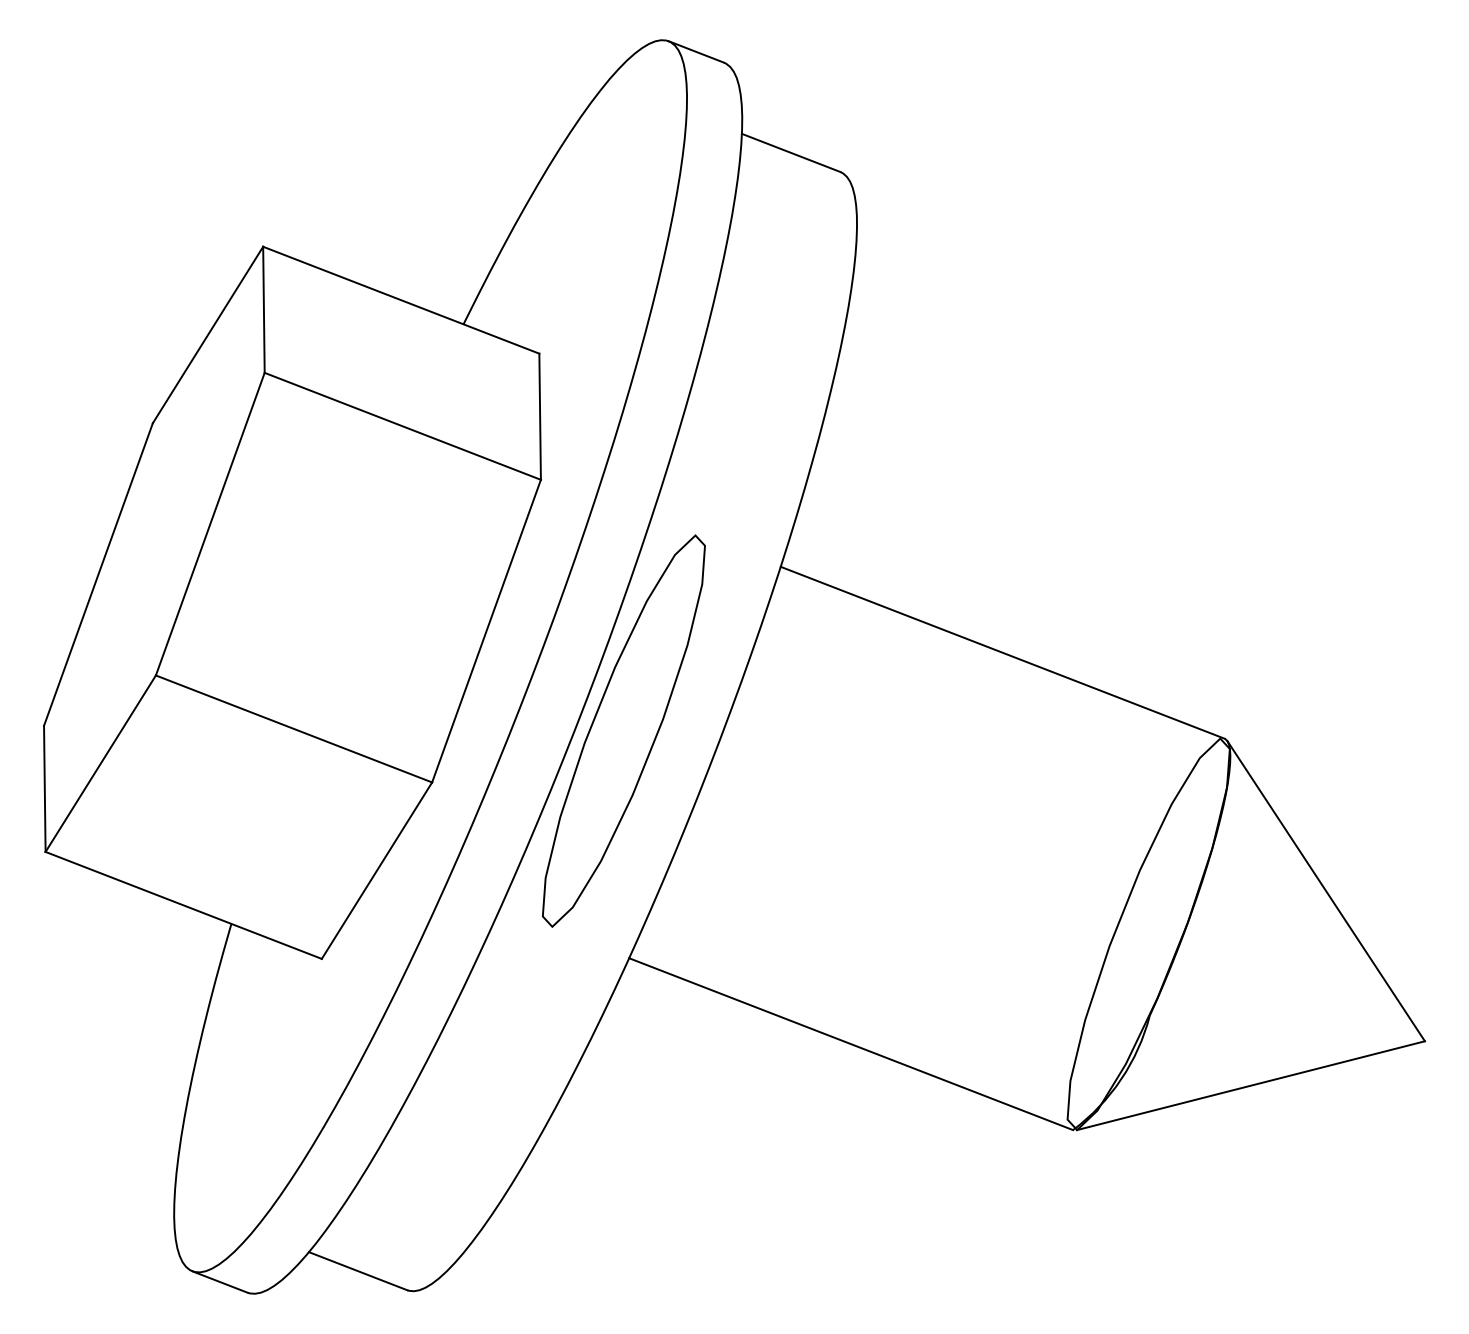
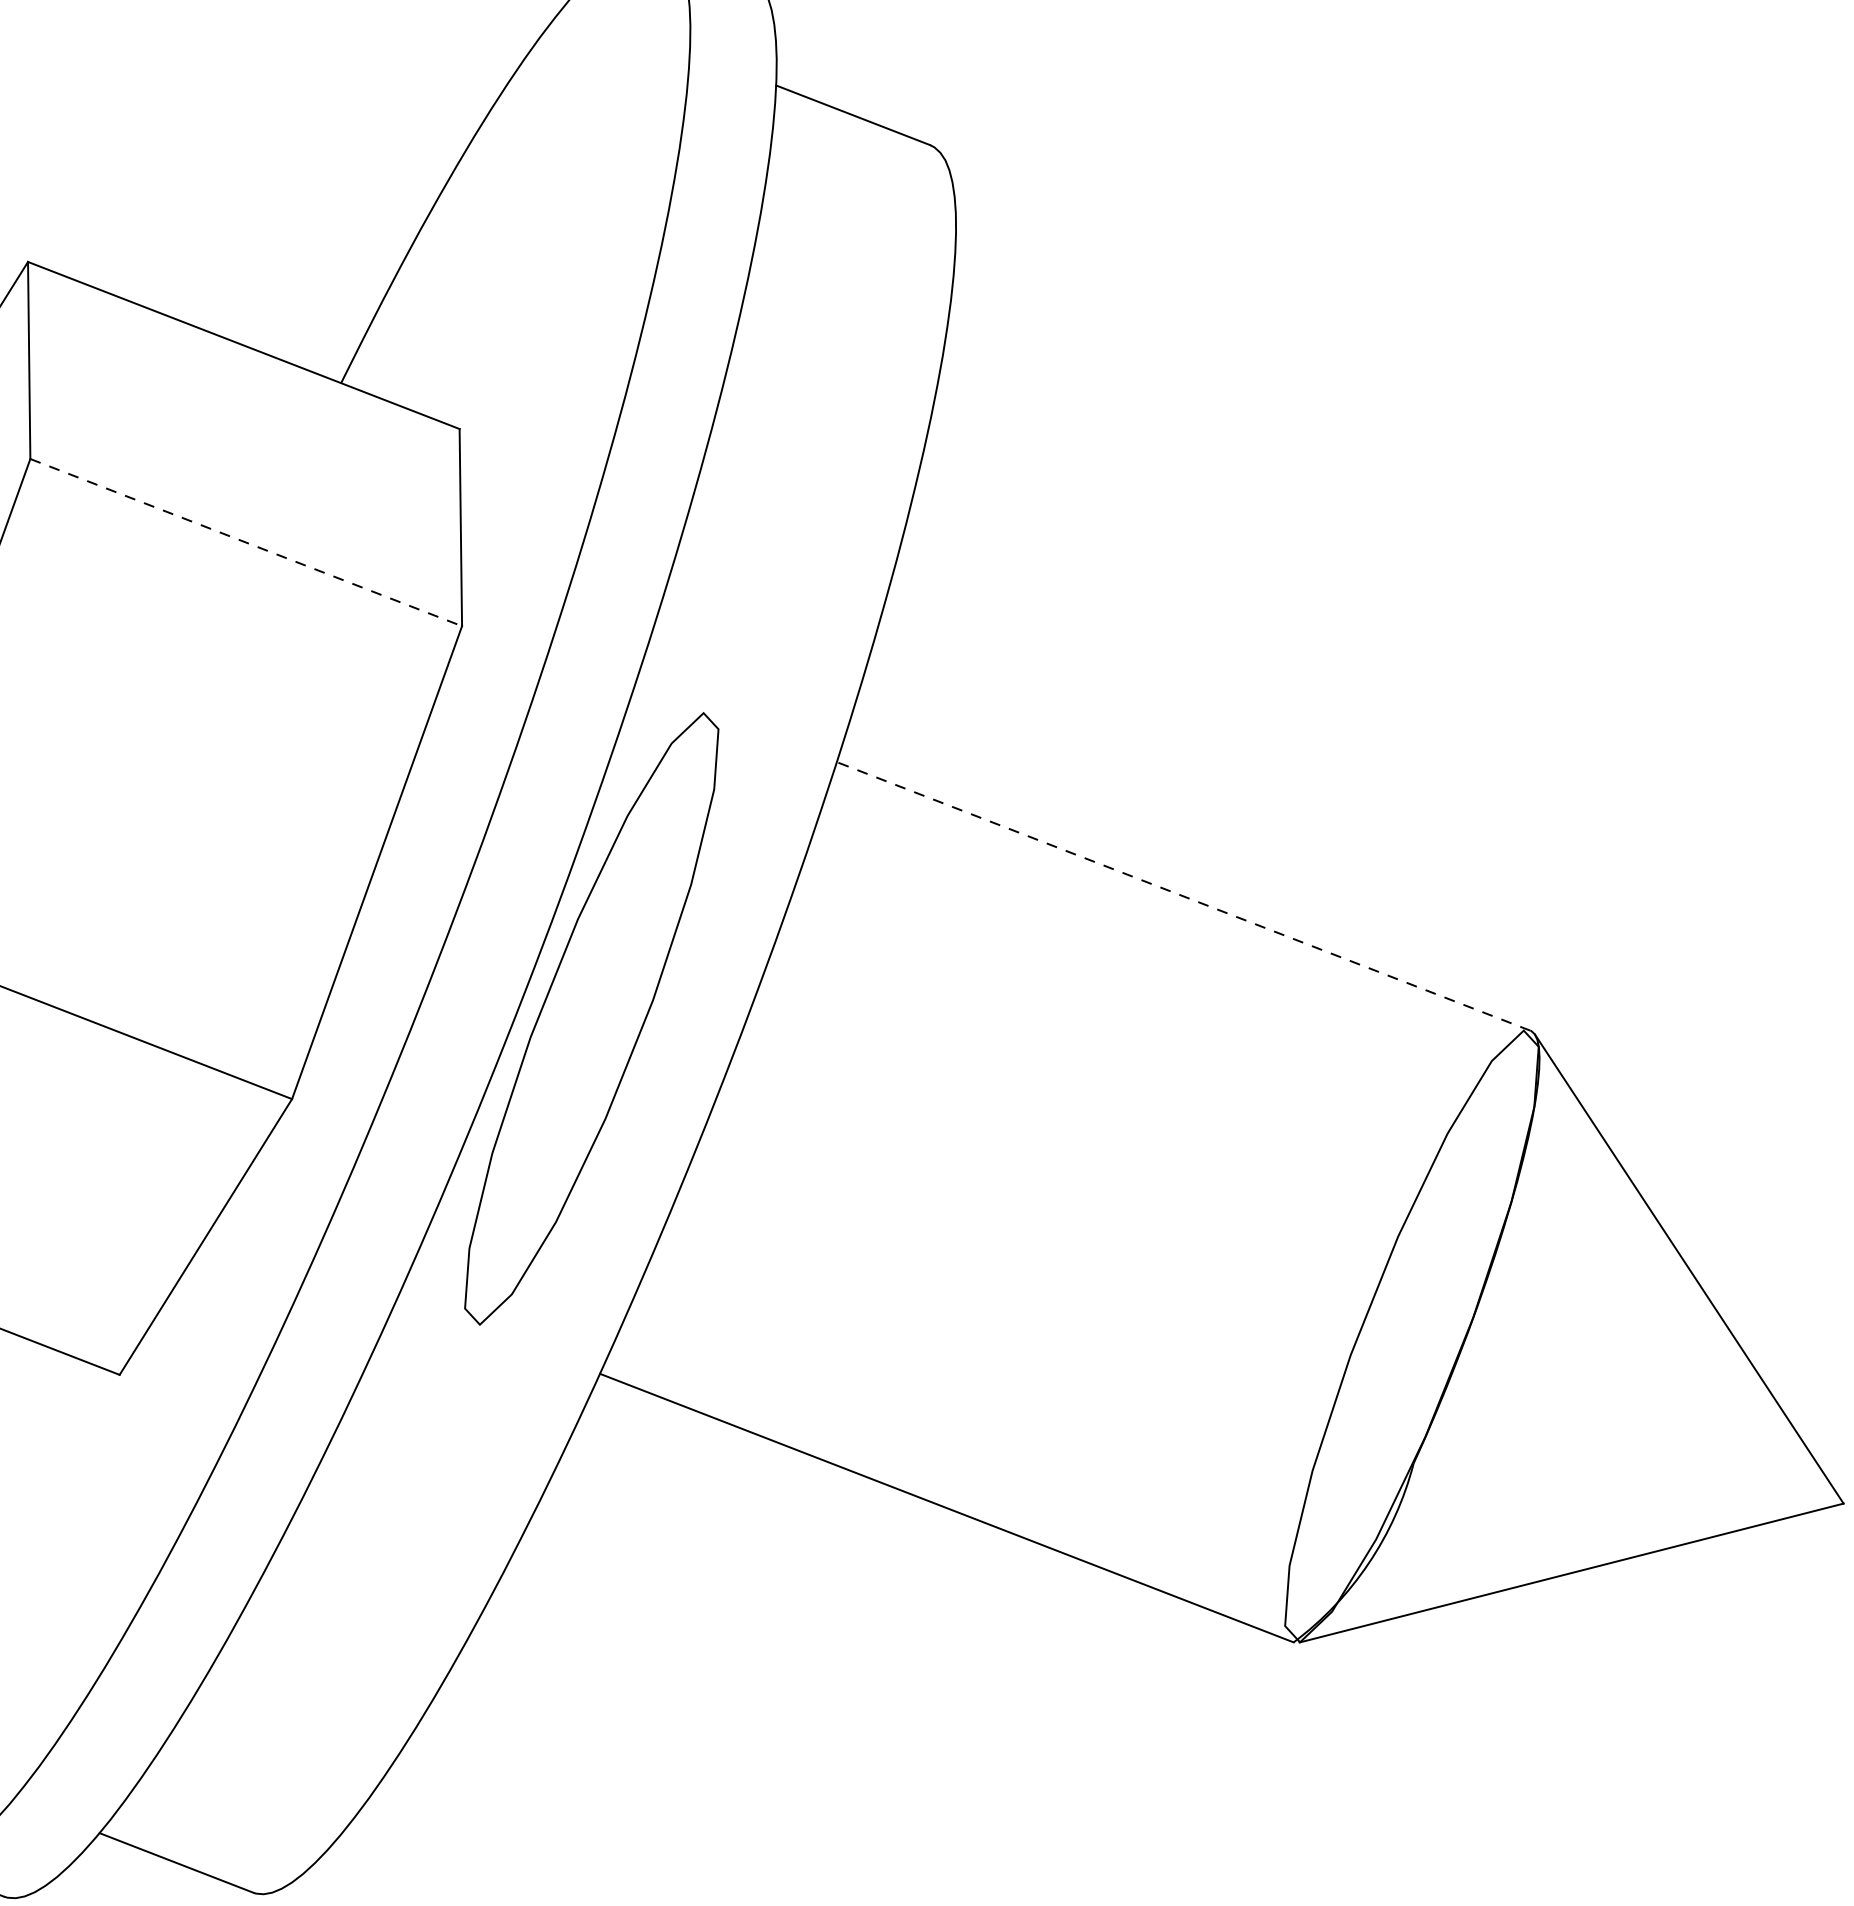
line: (403, 426) -> (247, 542), solid -> dashed
line: (1002, 652) -> (1183, 896), solid -> dashed

